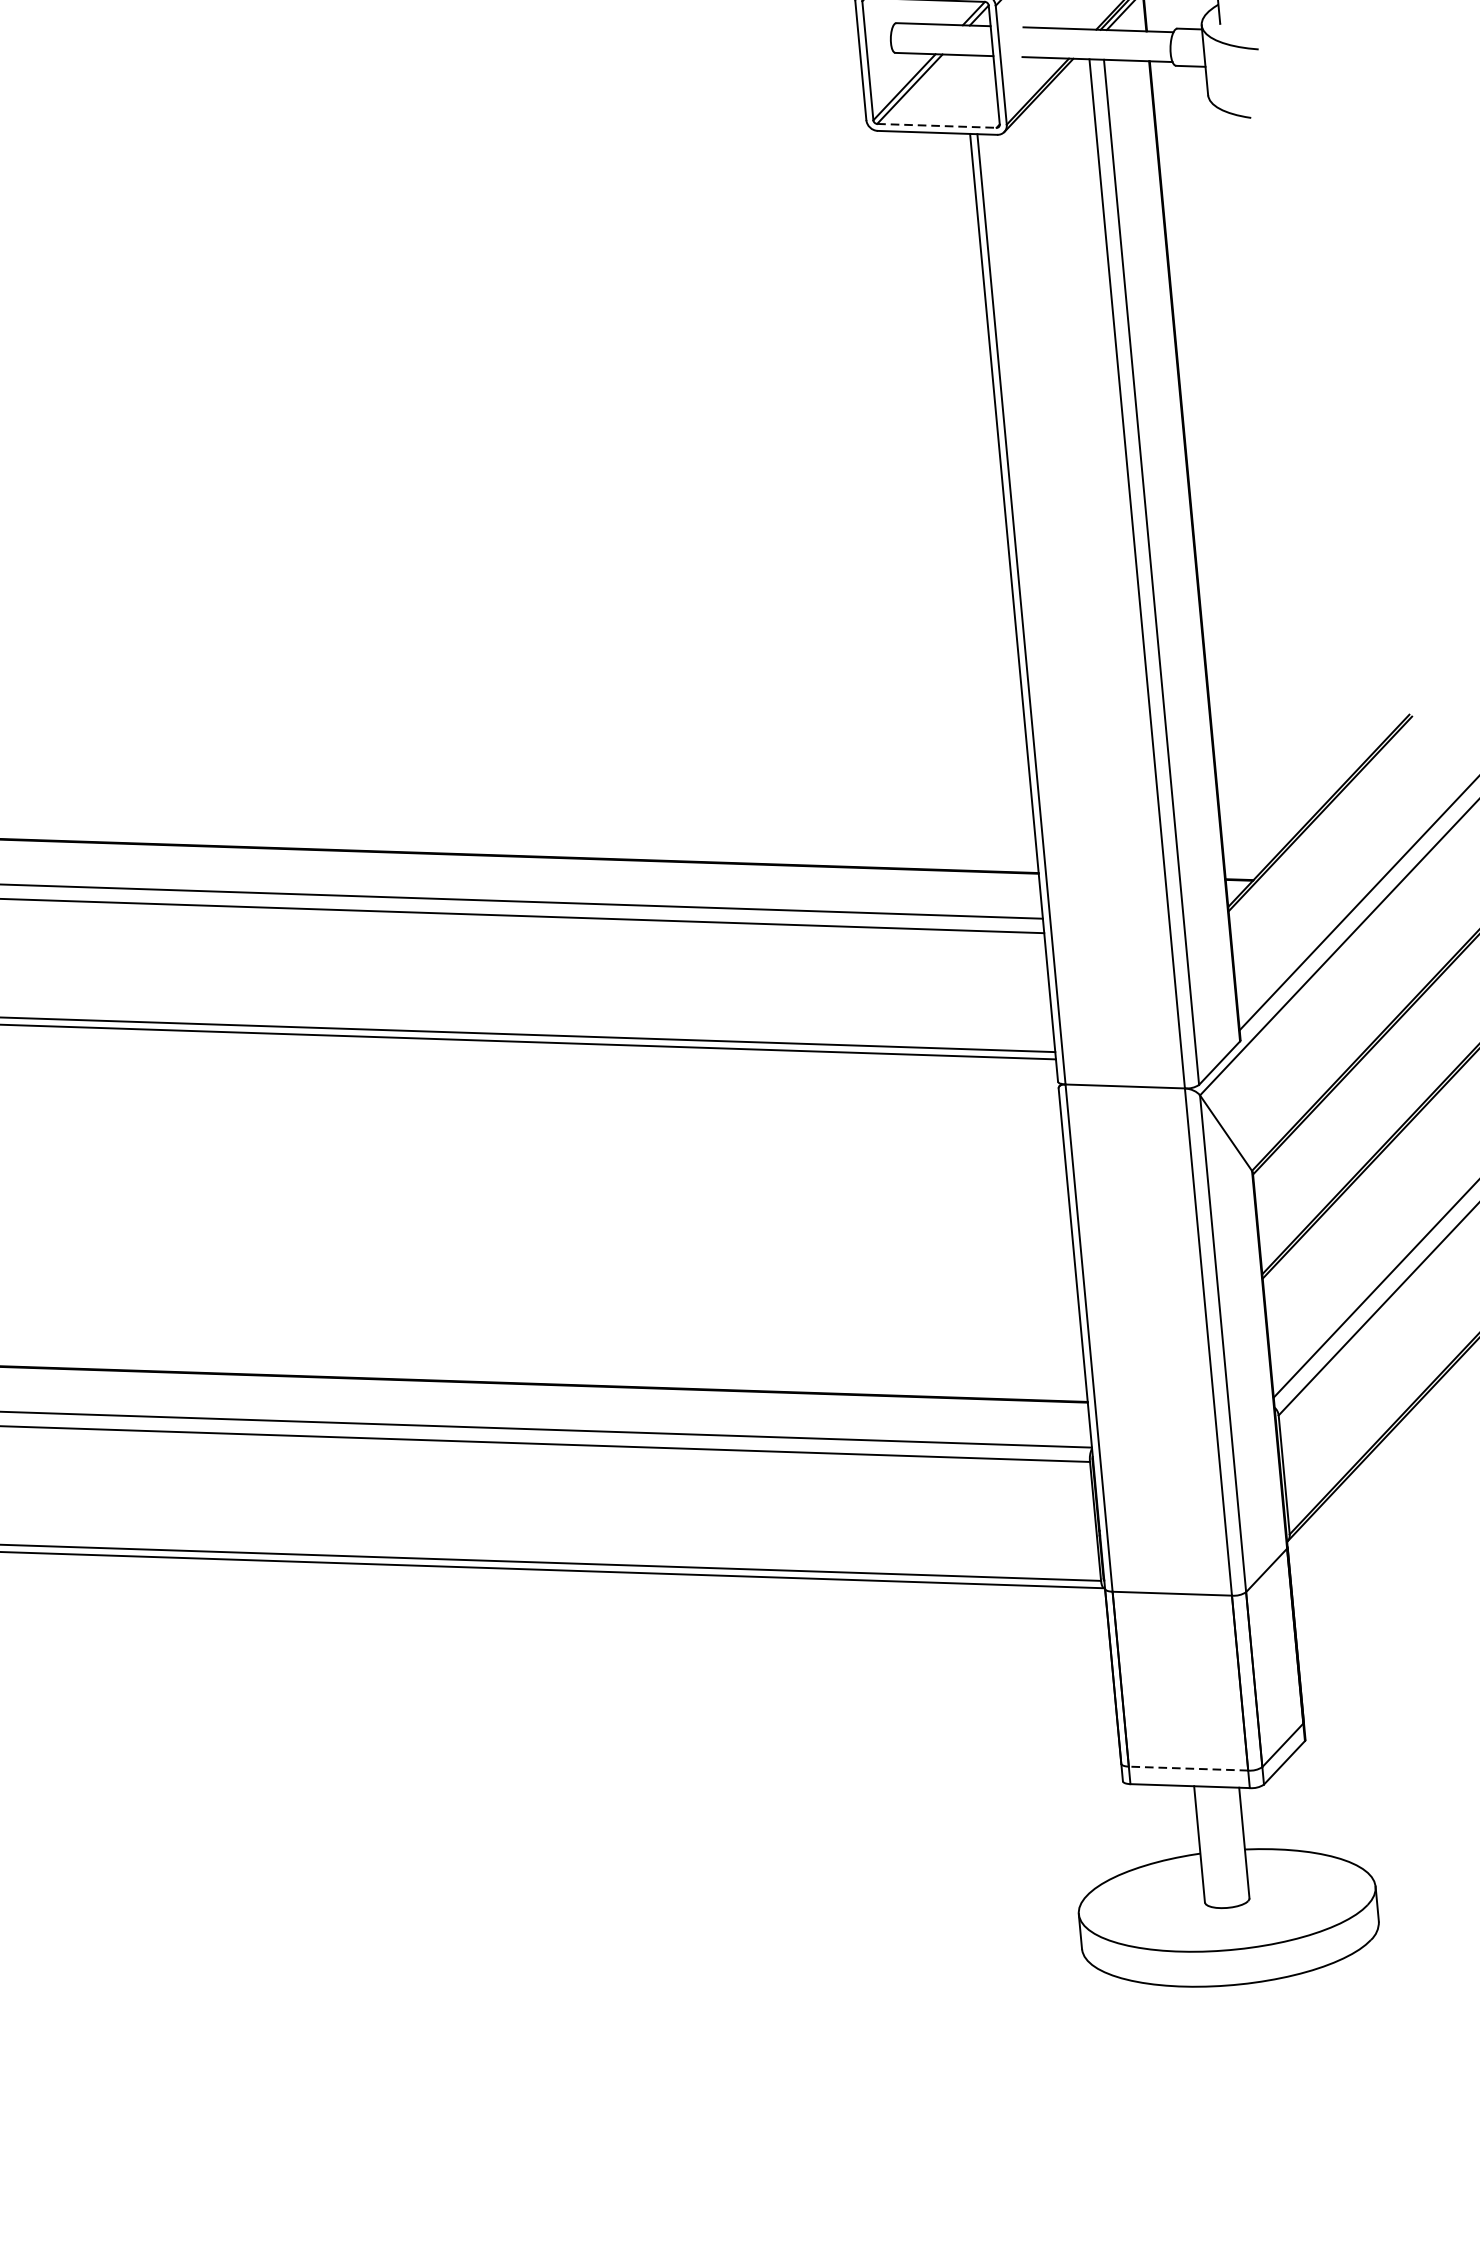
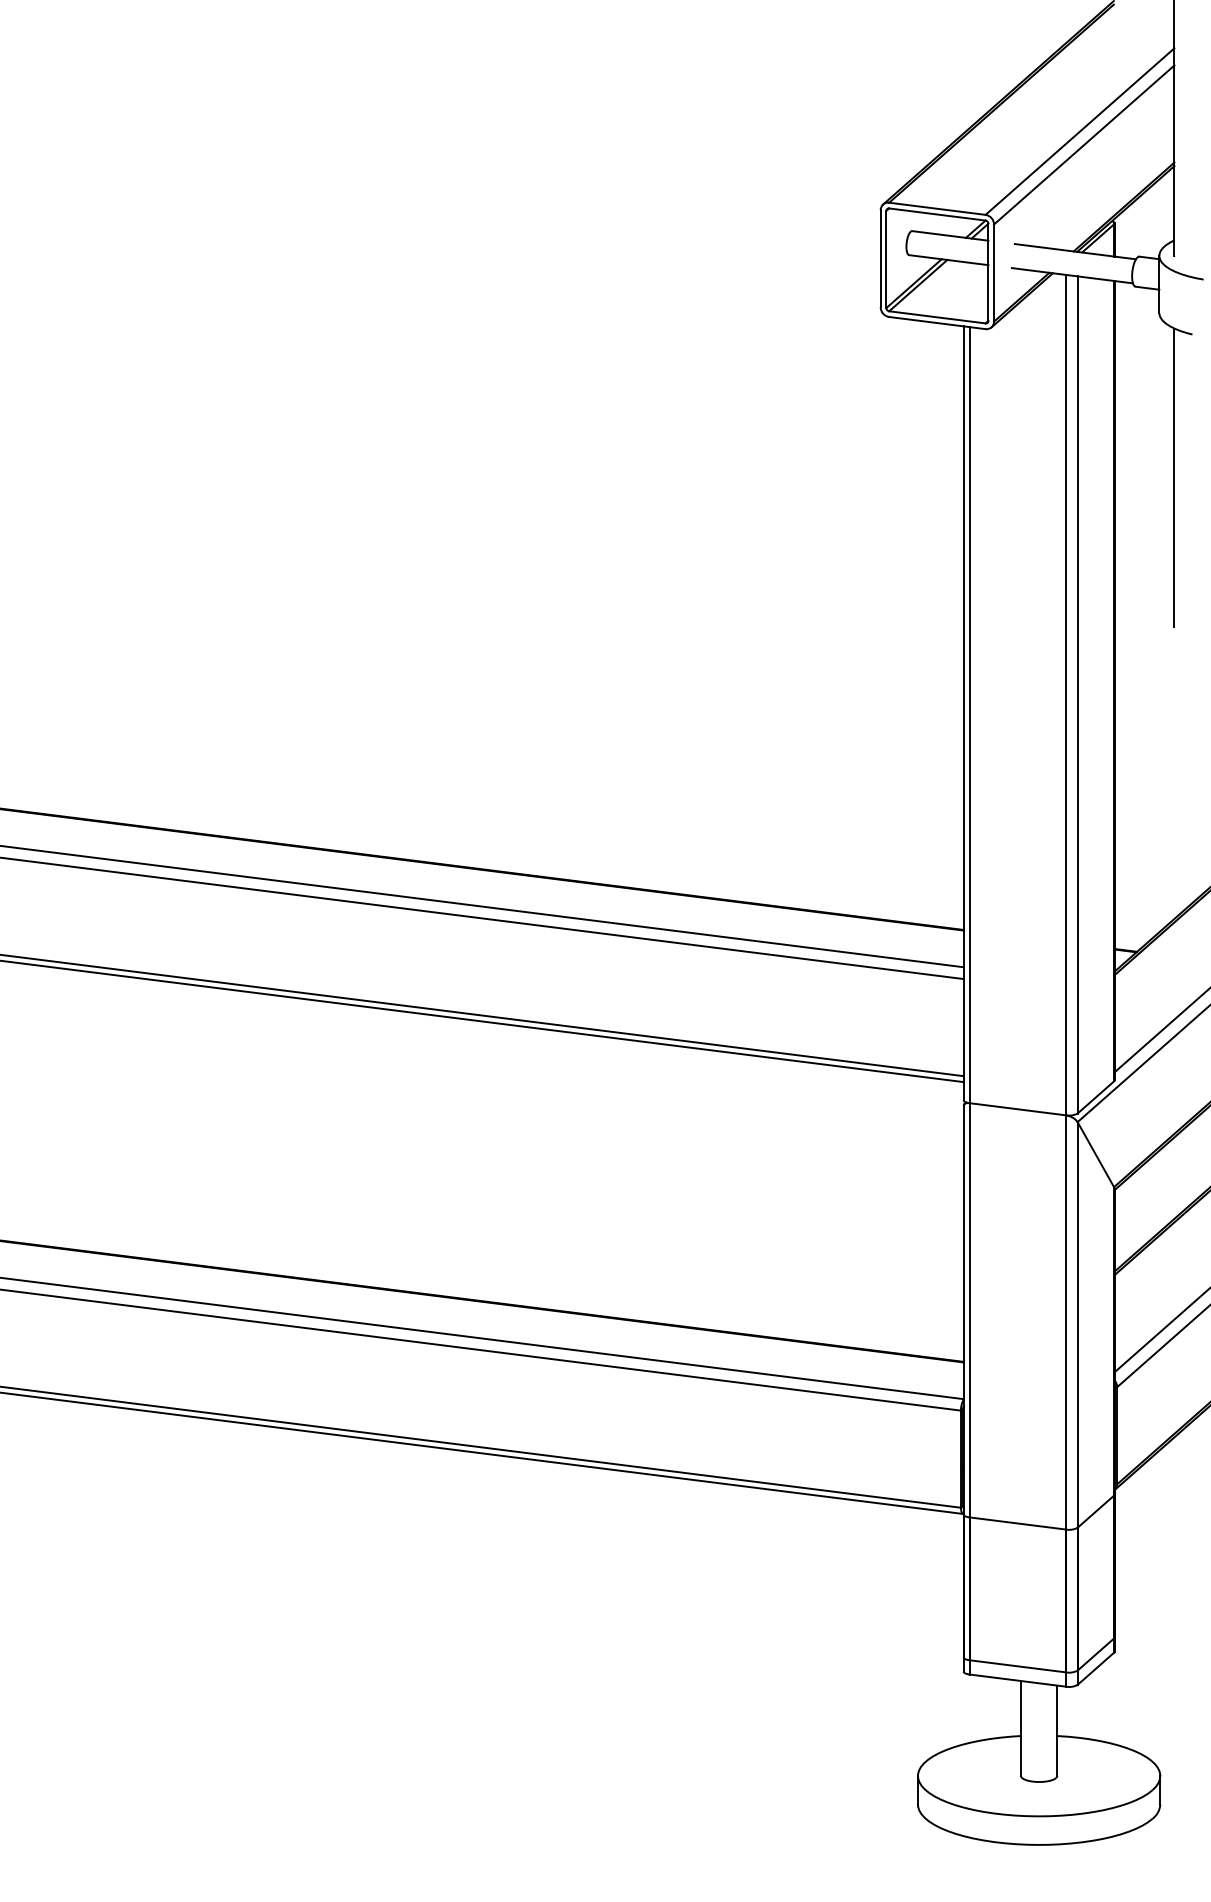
line: (937, 126) -> (937, 317), dashed -> solid
line: (1245, 295) -> (1174, 477), added
line: (1188, 1768) -> (1017, 1666), dashed -> solid

